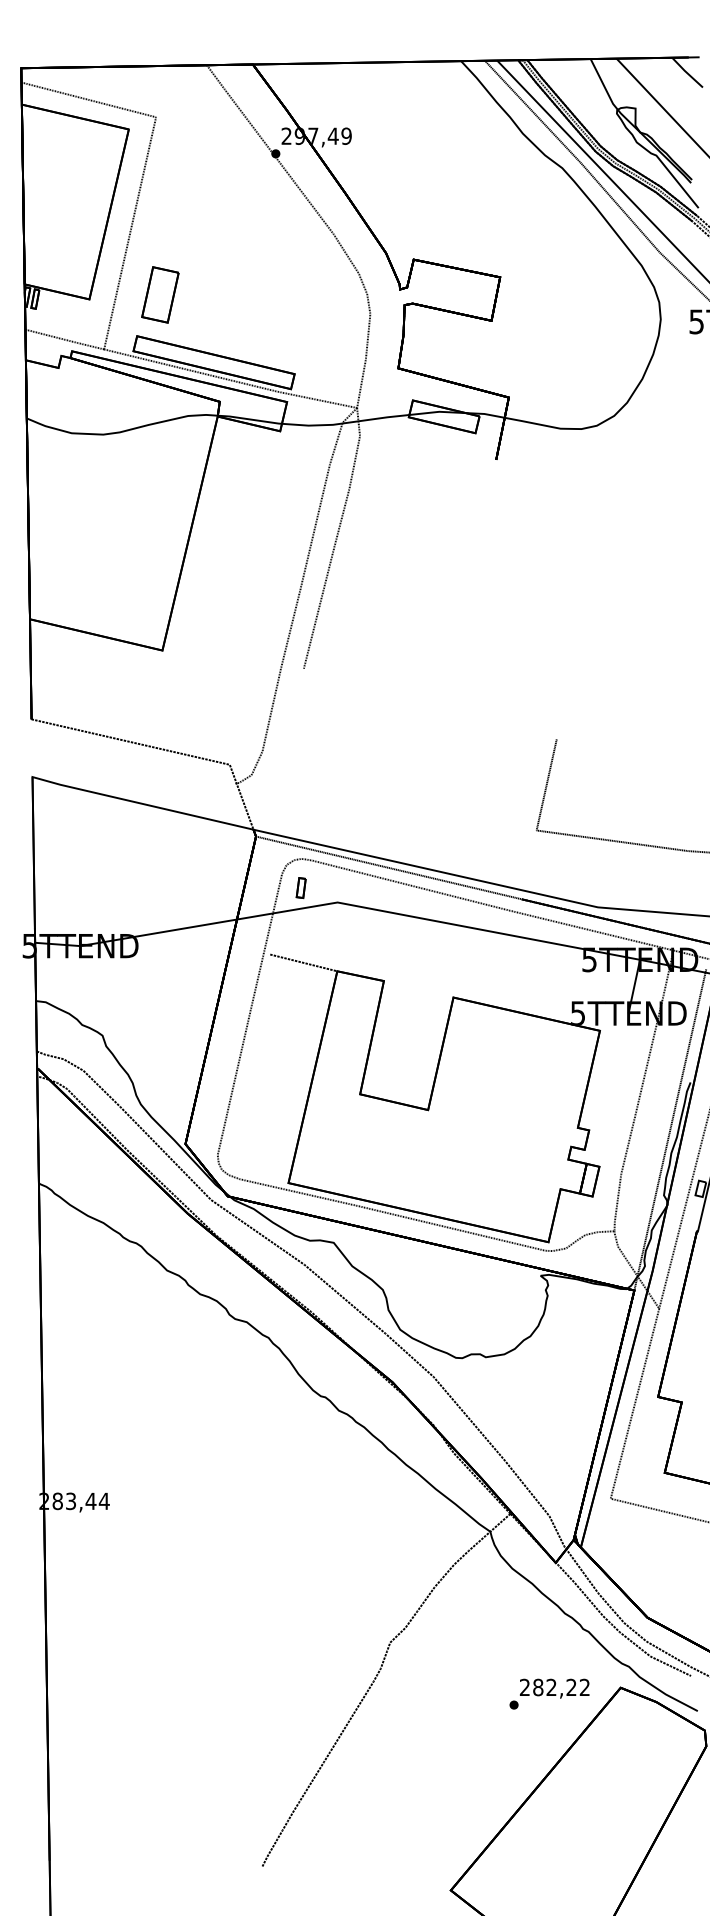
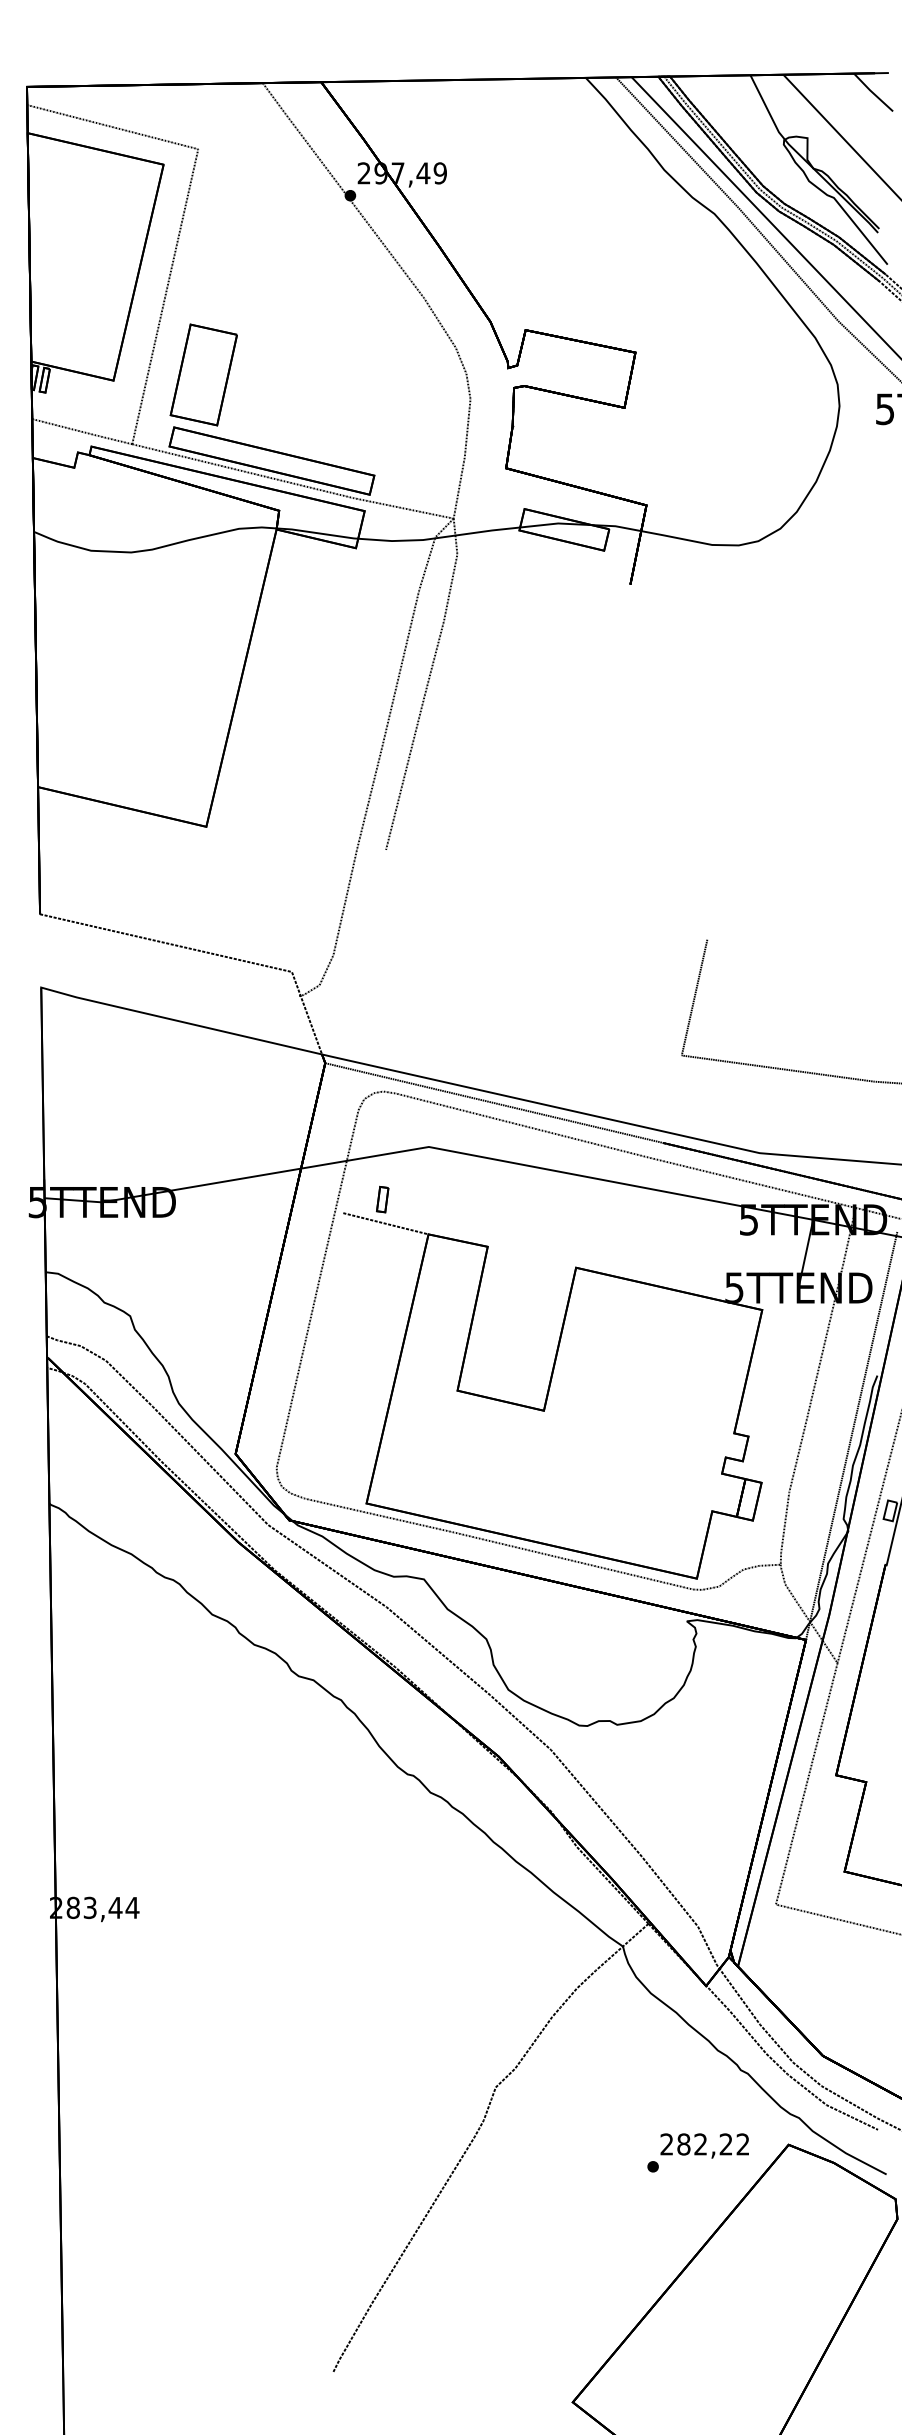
part: (160, 294) -> (203, 374), size x1.43
part: (301, 887) -> (382, 1199), moved

